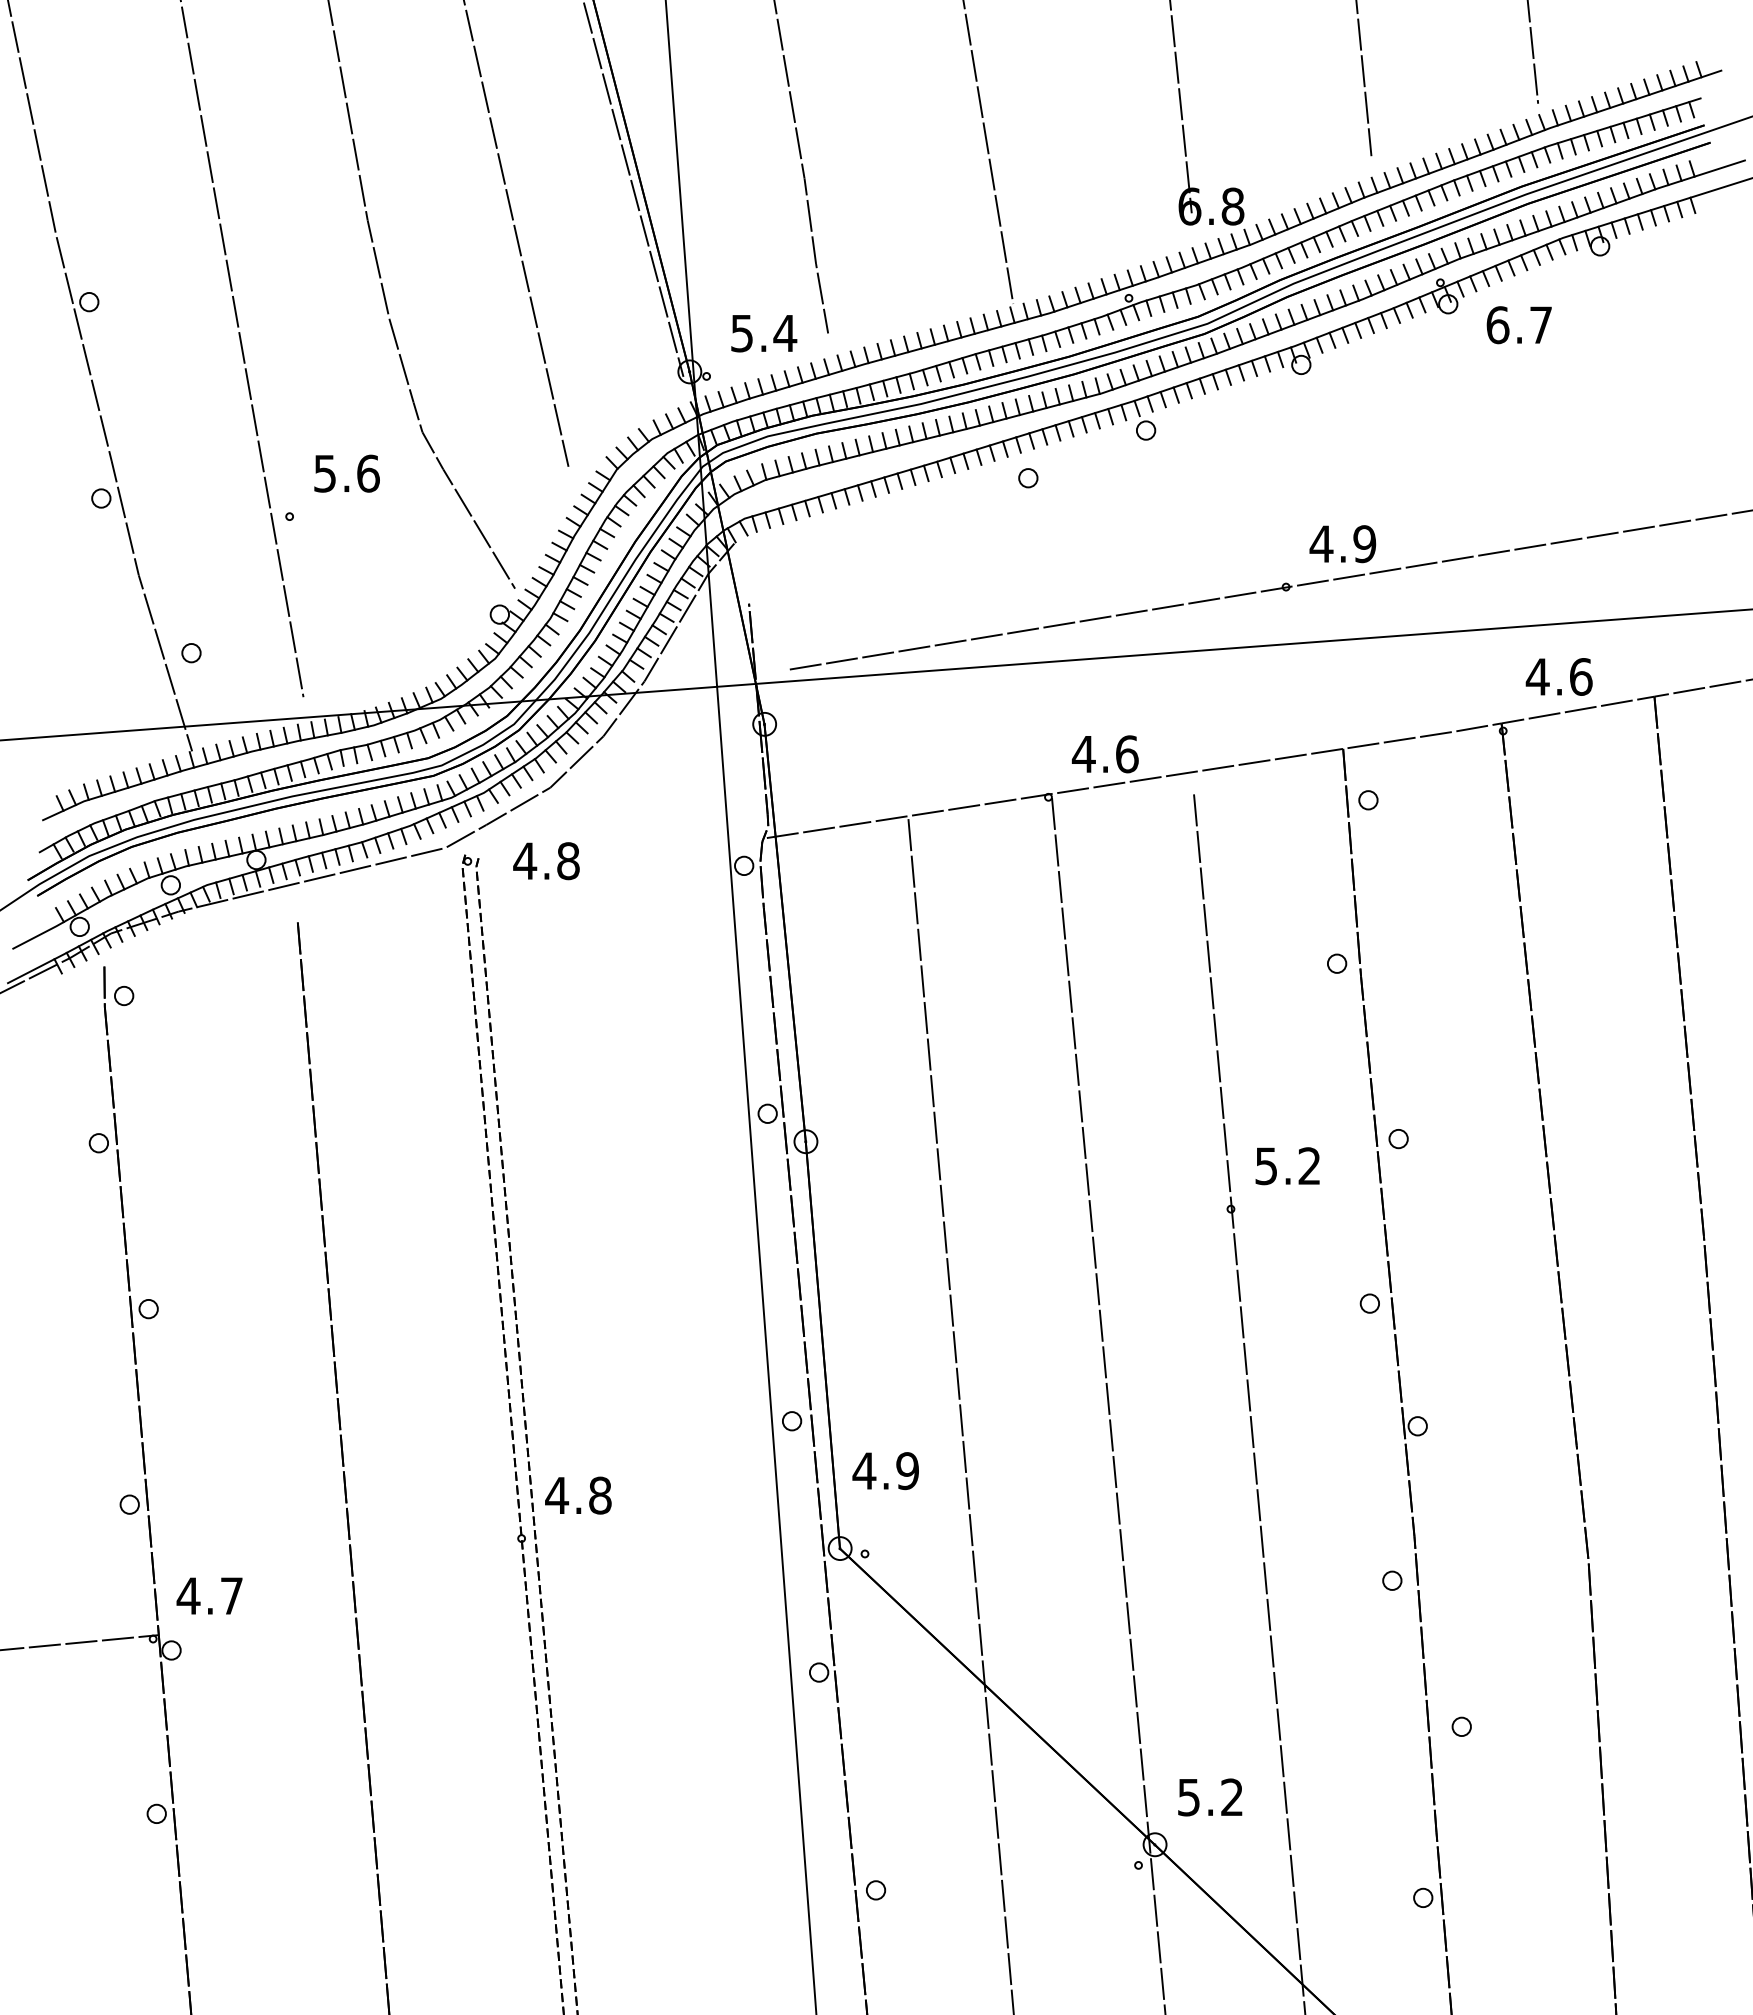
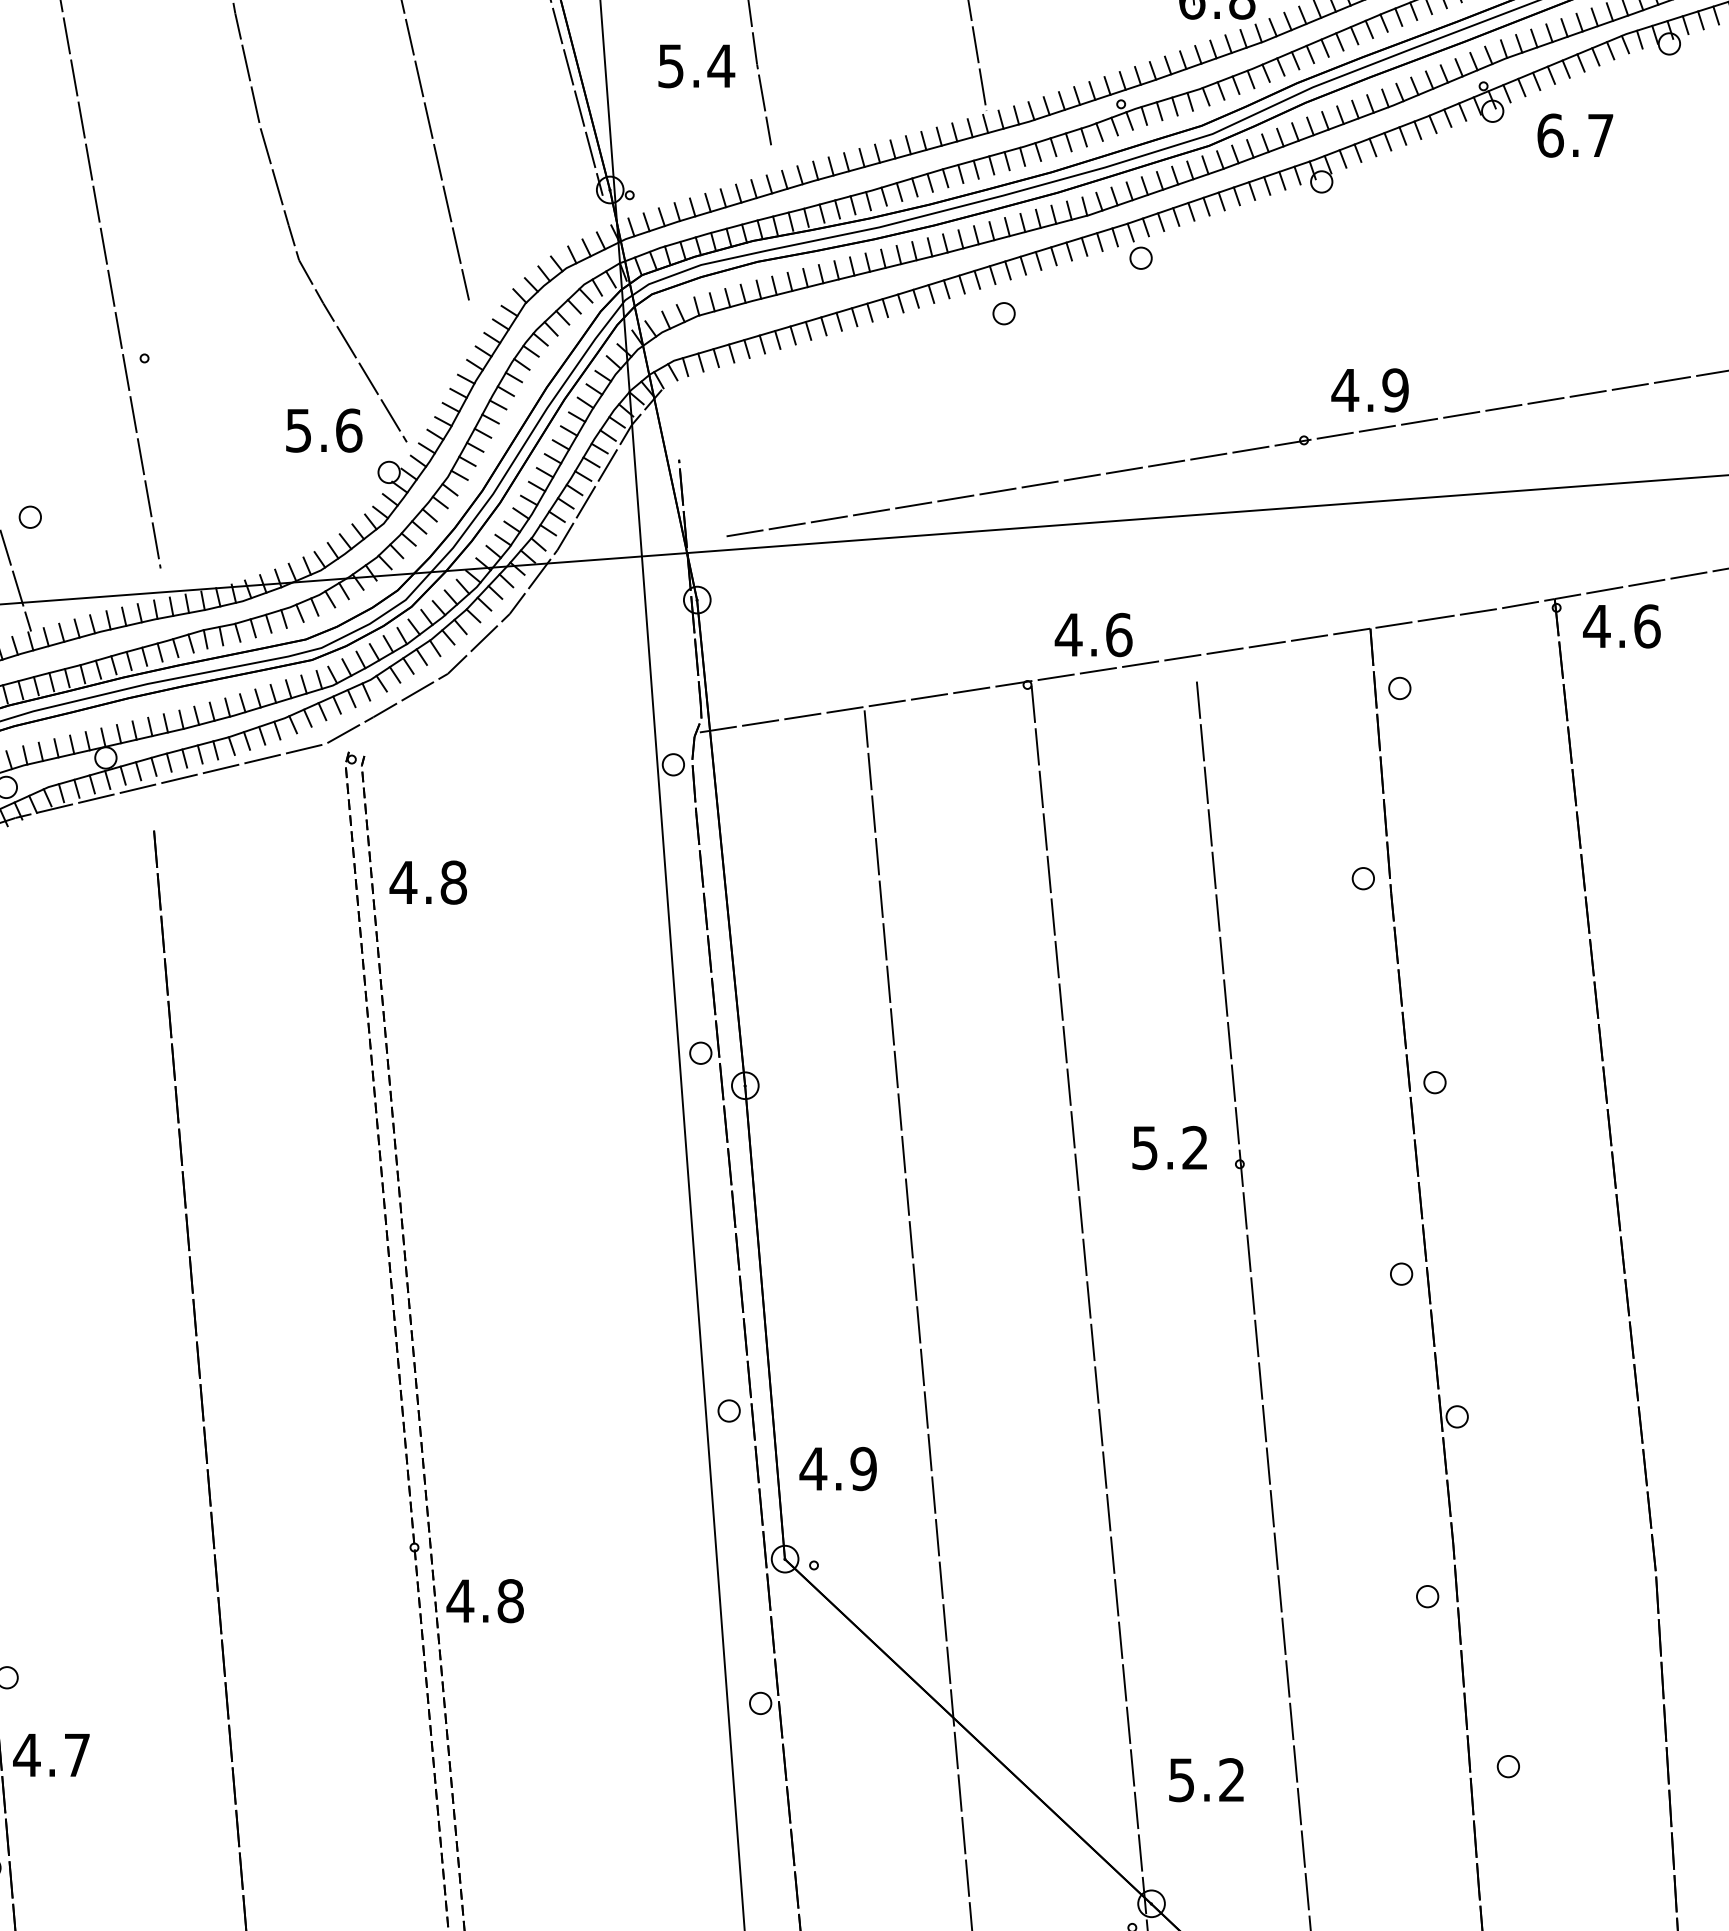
text: (764, 333) -> (697, 66), moved
text: (346, 473) -> (323, 430), moved
text: (1558, 676) -> (1620, 625), moved
text: (546, 861) -> (428, 883), moved
text: (1287, 1166) -> (1169, 1148), moved
text: (578, 1495) -> (485, 1600), moved
text: (209, 1595) -> (51, 1754), moved
text: (1210, 1797) -> (1206, 1780), moved

